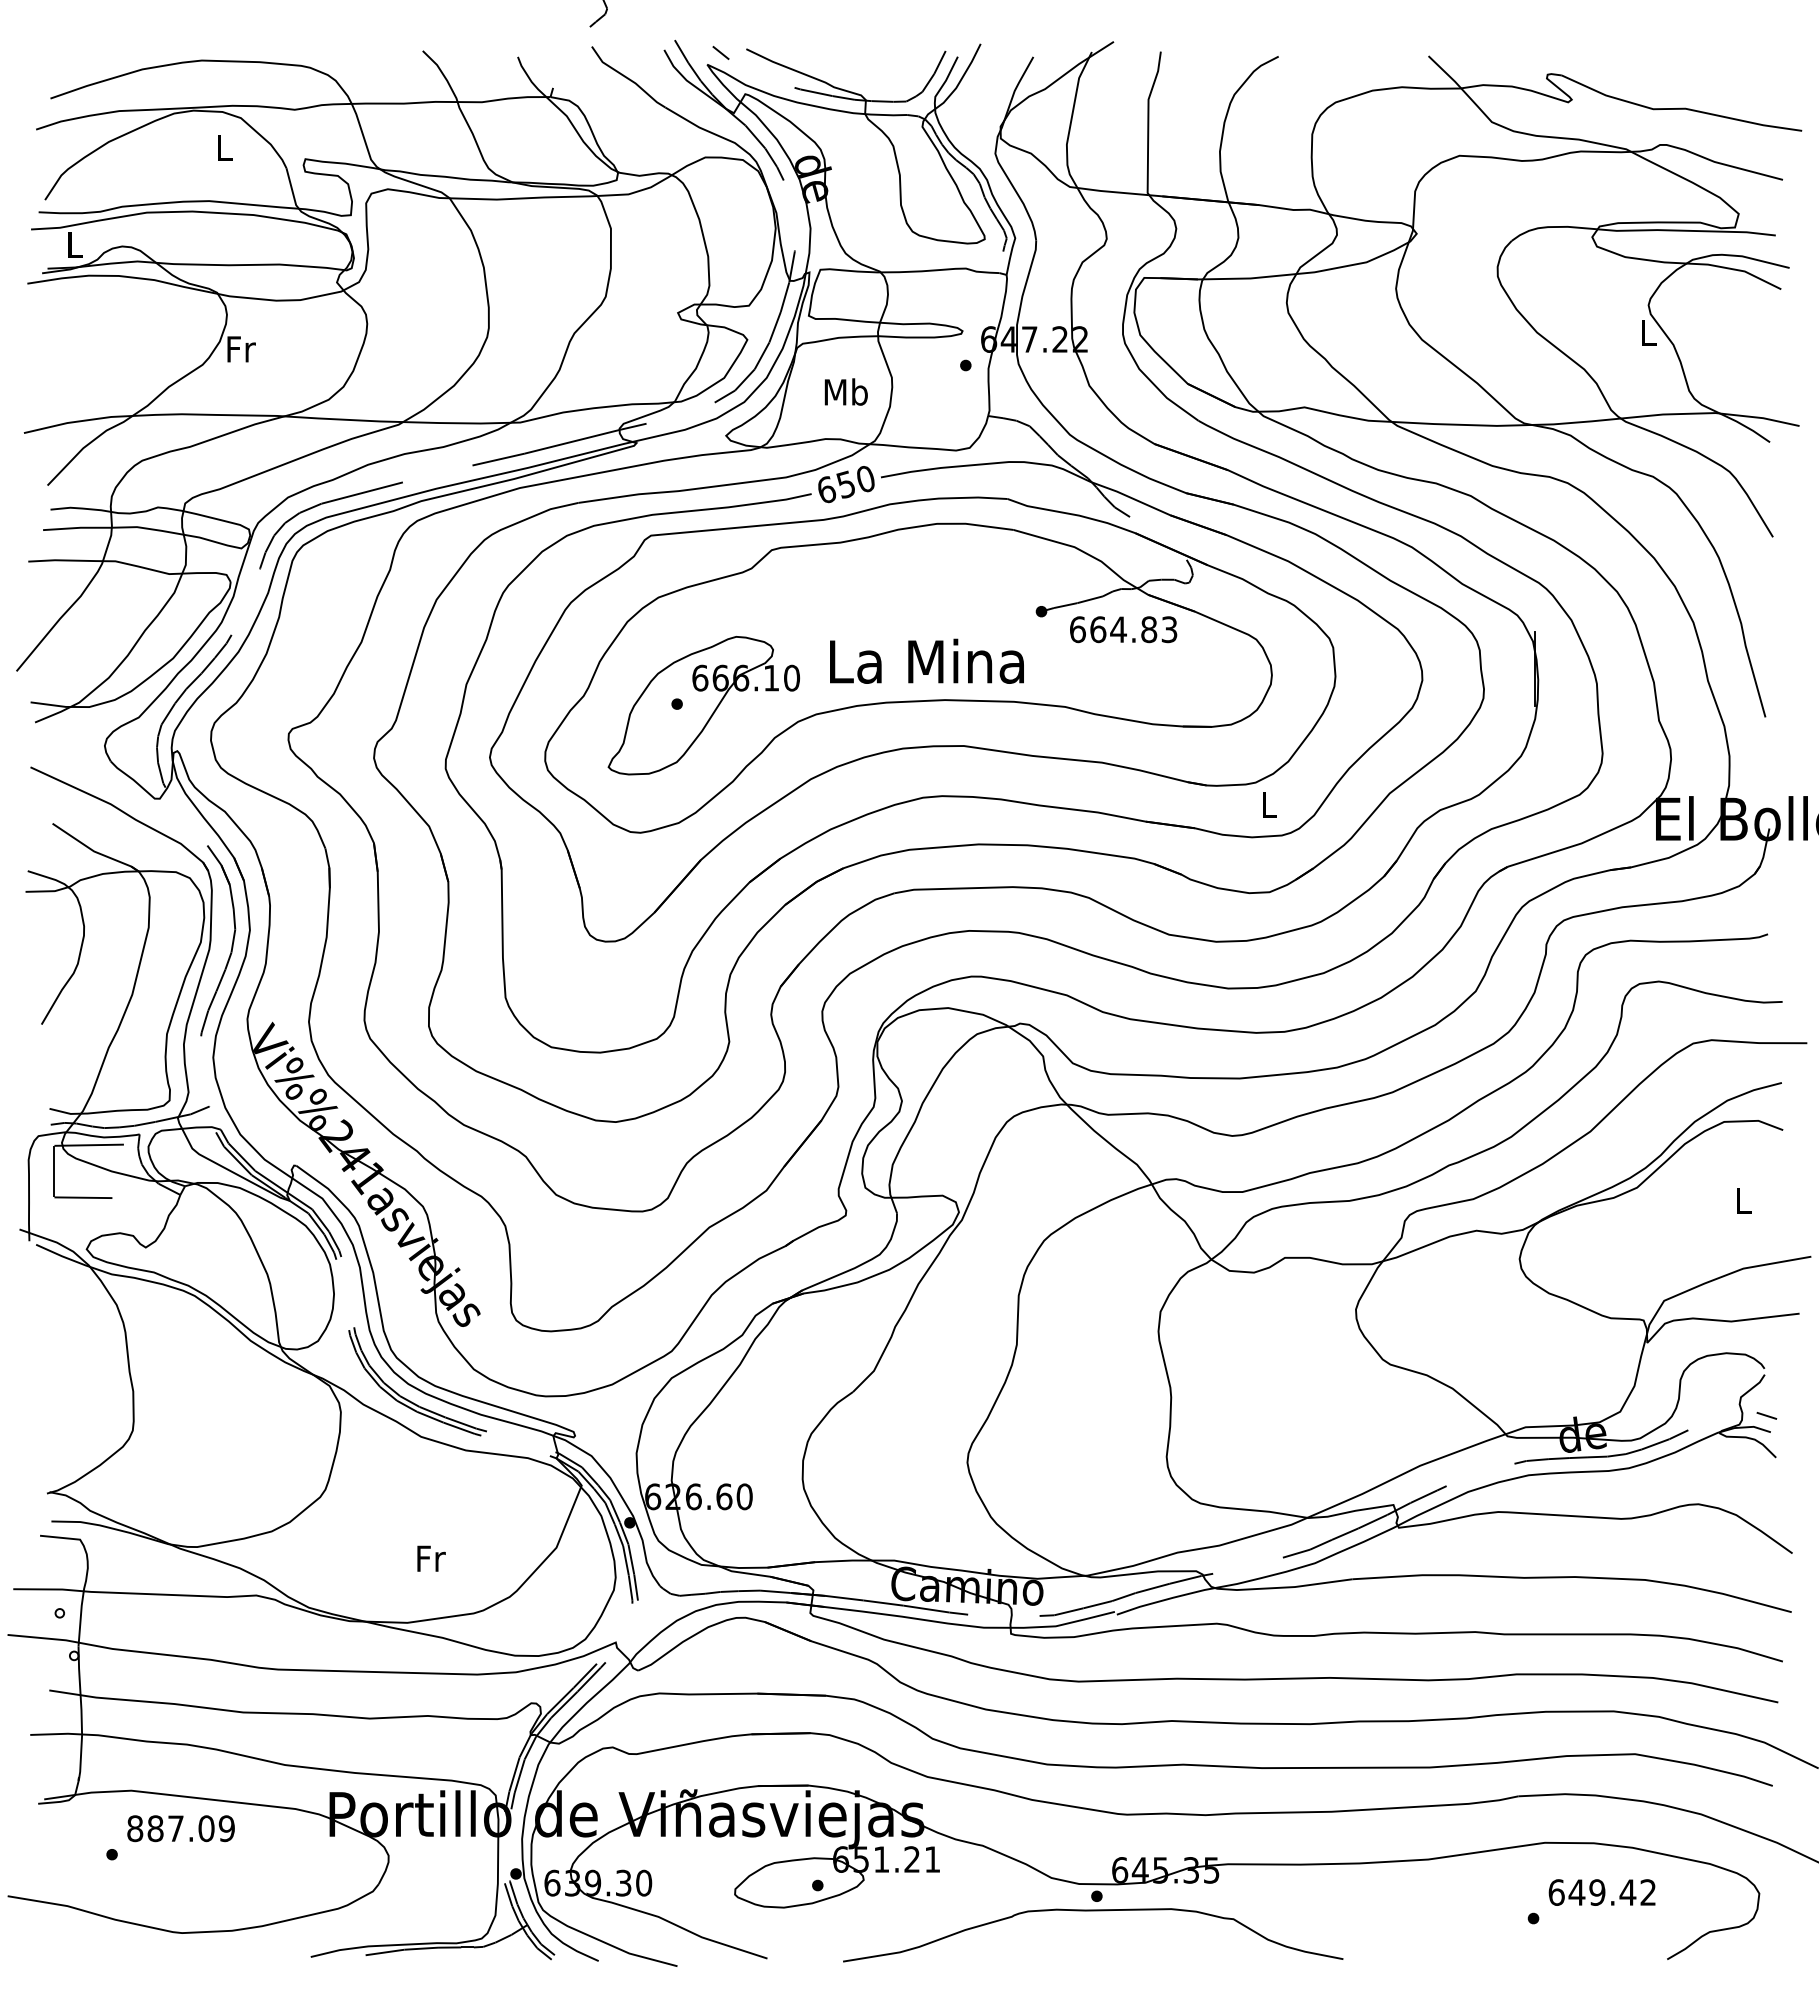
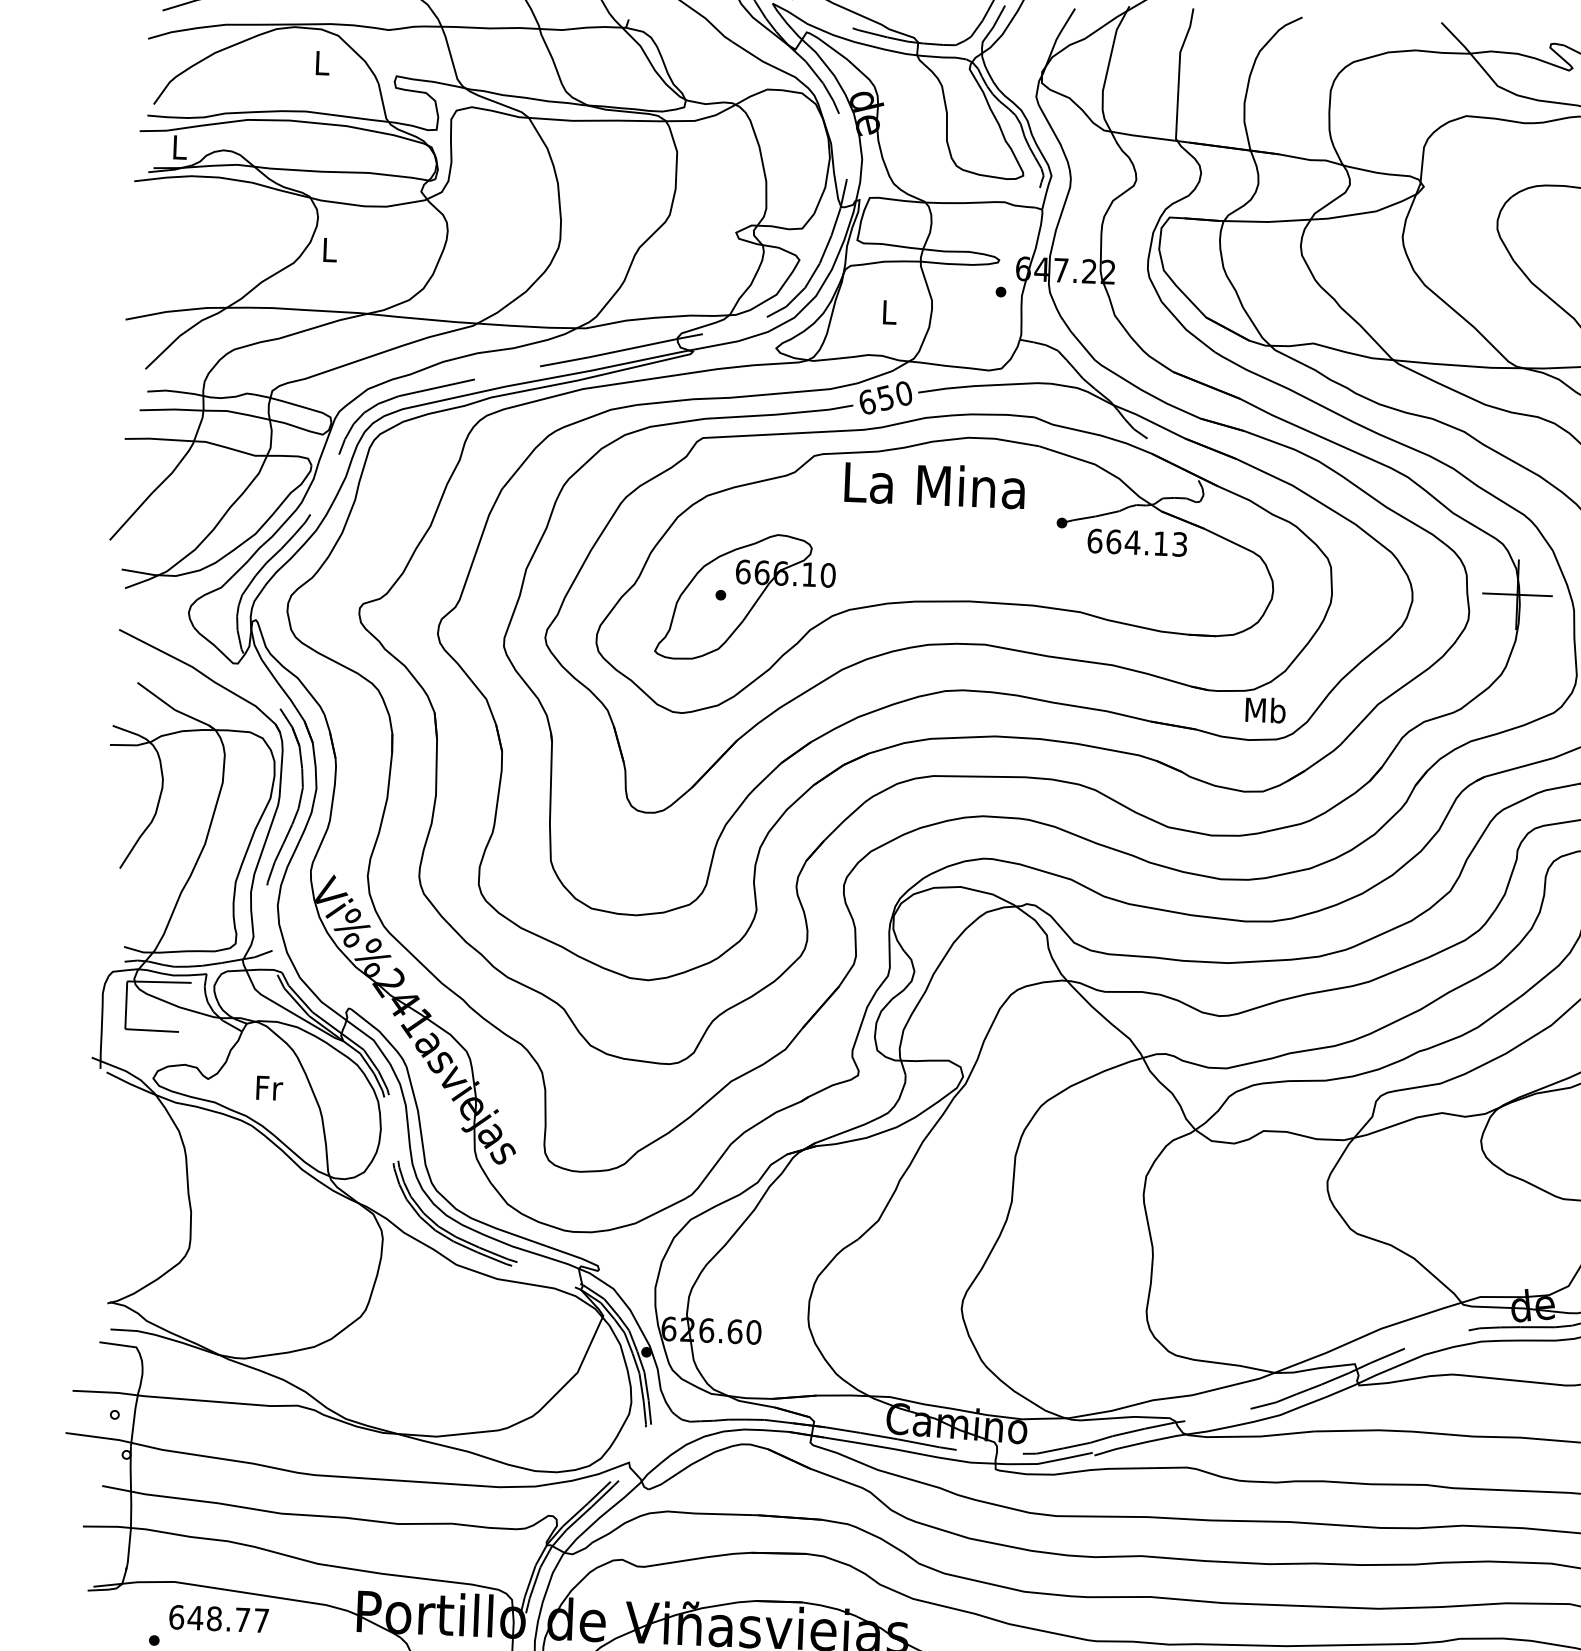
text: (241, 349) -> (330, 250), Fr -> L
text: (845, 391) -> (888, 311), Mb -> L
text: (1149, 629) -> (1161, 543), 664.83 -> 664.13
text: (926, 660) -> (934, 484), moved
line: (1535, 669) -> (1517, 595), added
text: (1268, 804) -> (1265, 710), L -> Mb
text: (431, 1558) -> (269, 1087), moved
text: (180, 1828) -> (218, 1618), 887.09 -> 648.77

